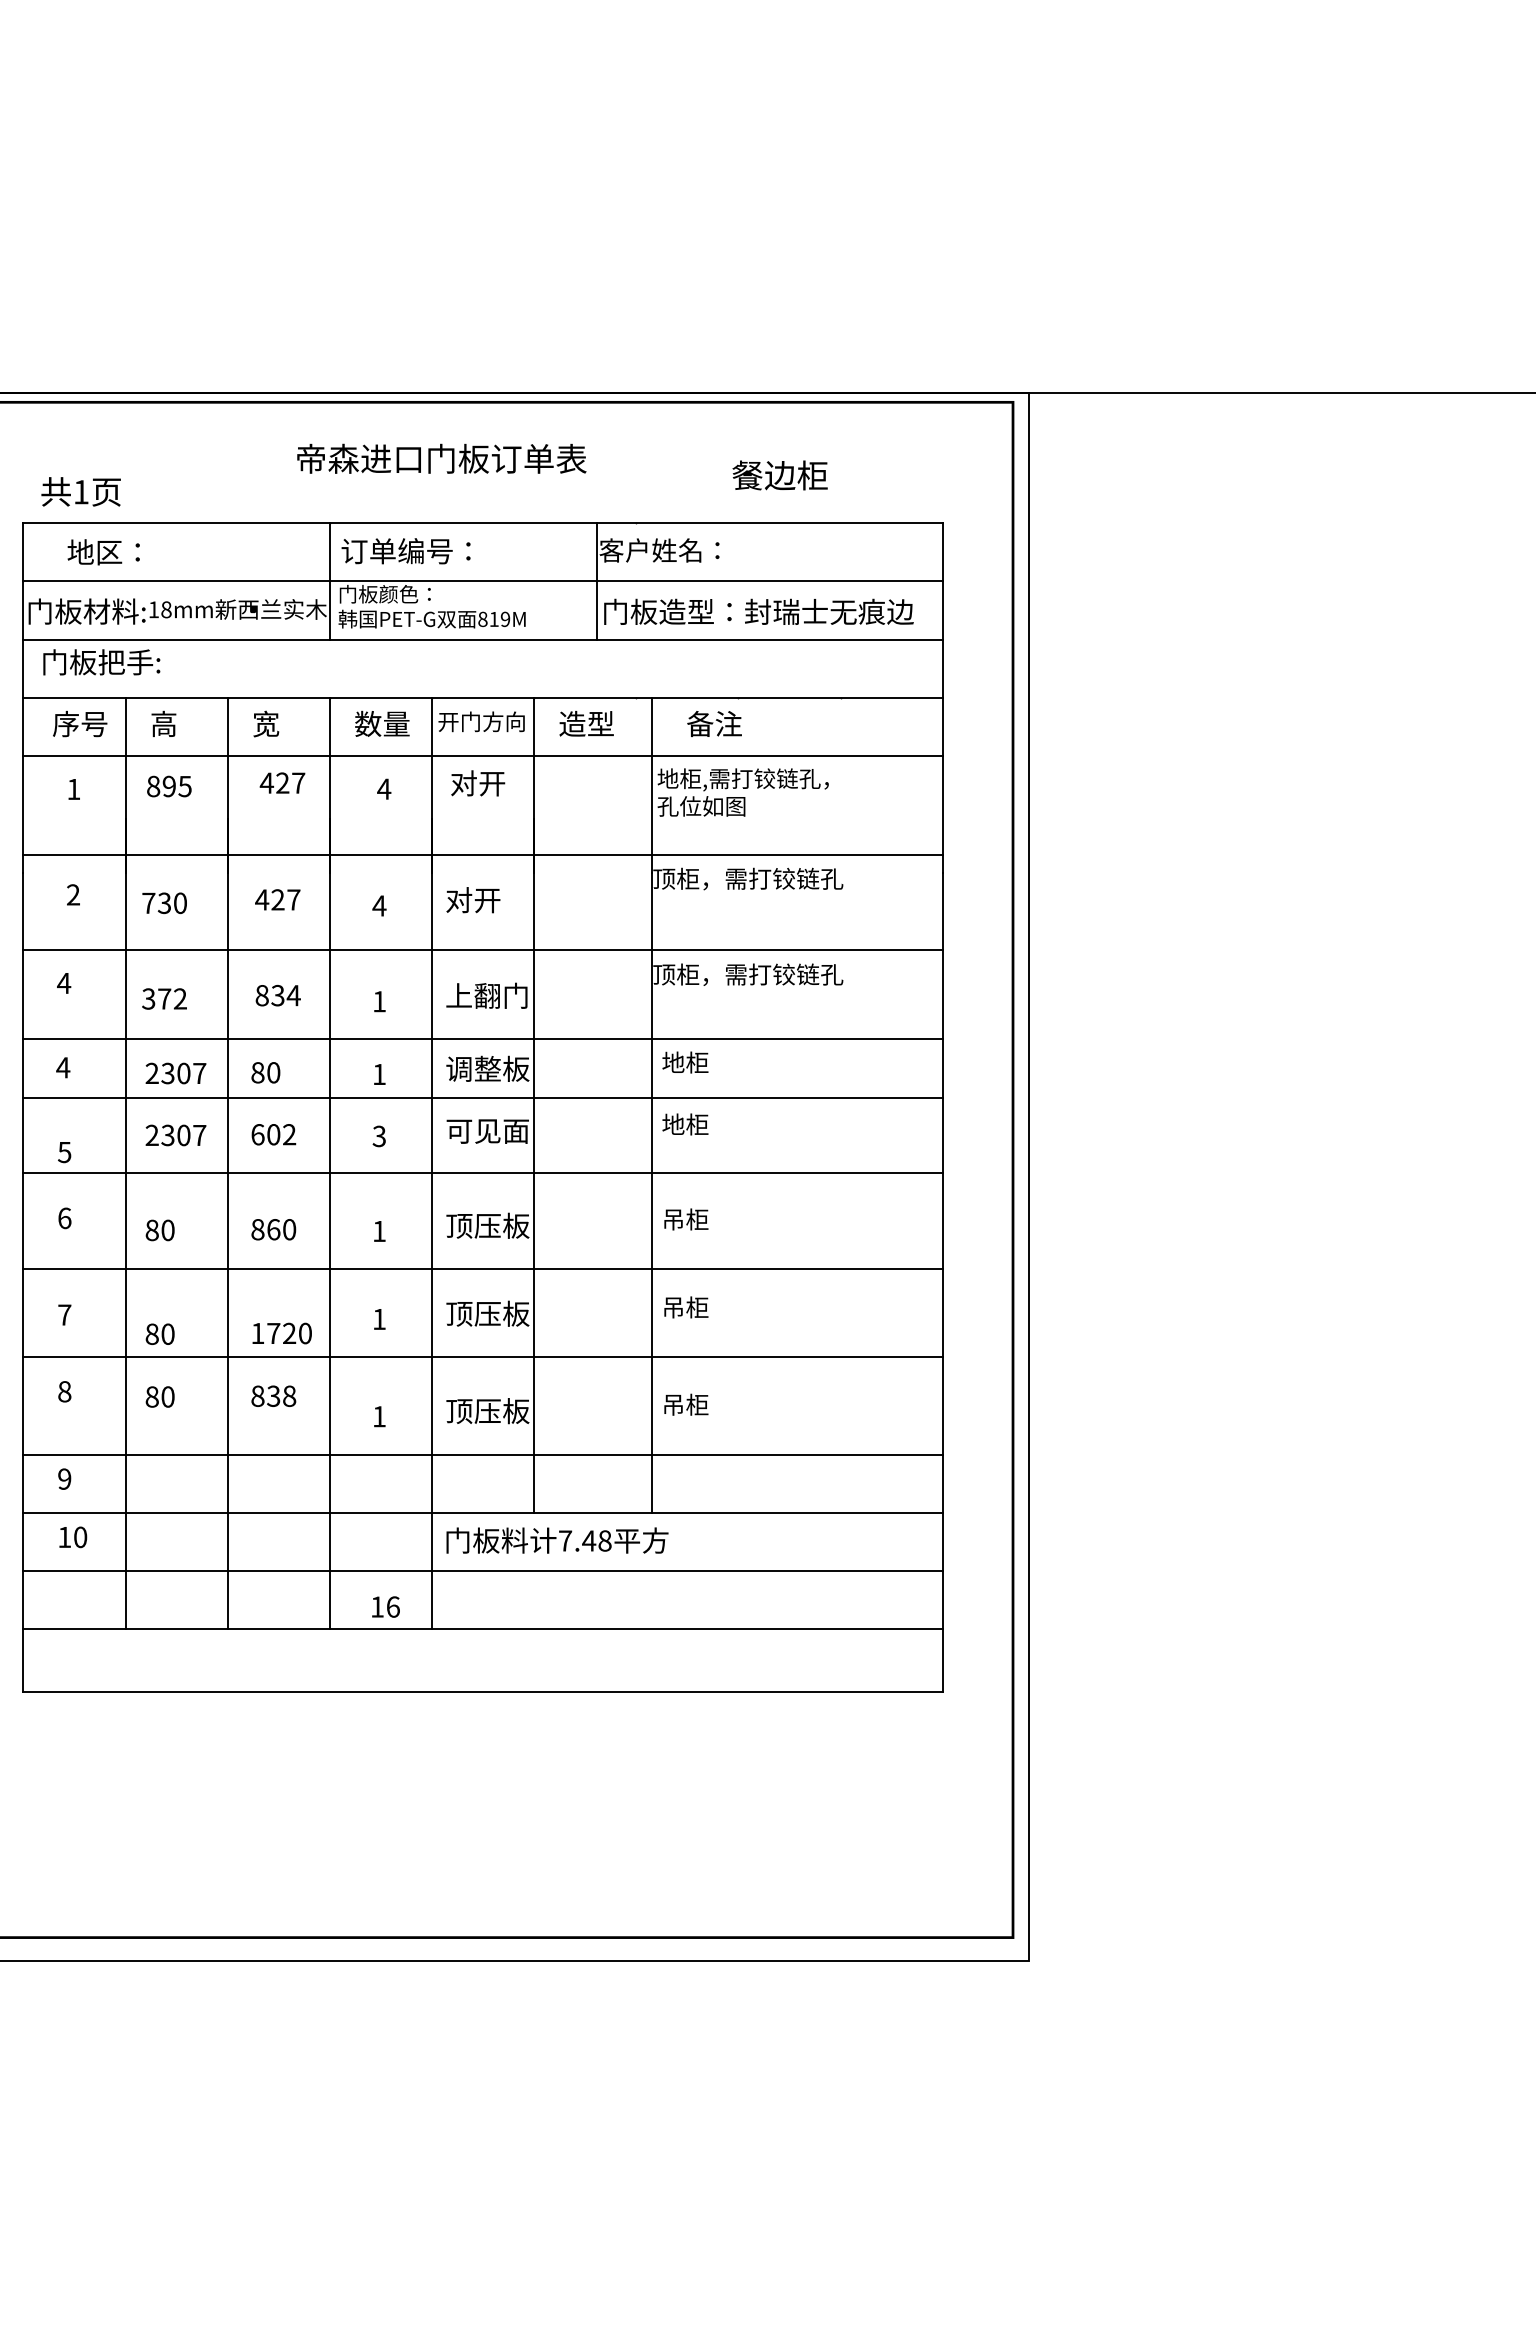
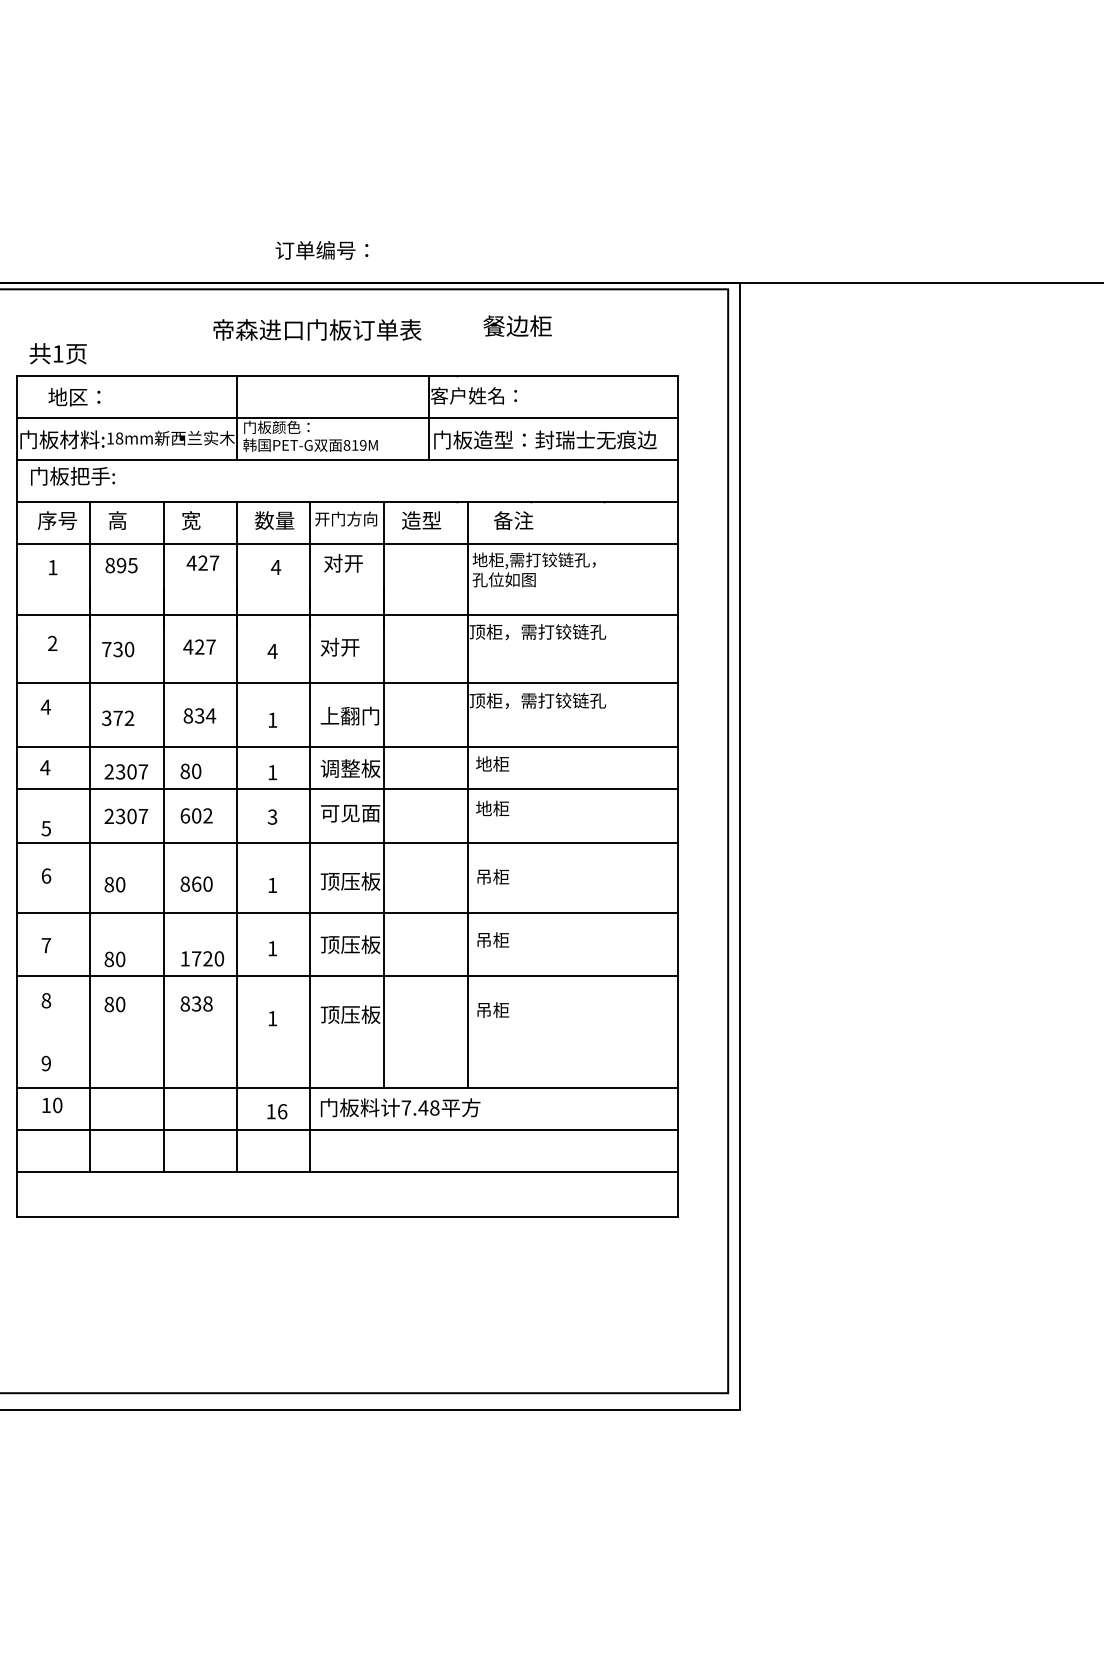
text: (779, 475) -> (517, 326), moved
text: (405, 551) -> (321, 250), moved
line: (482, 1454) -> (346, 1045), removed
text: (385, 1606) -> (276, 1111), moved

